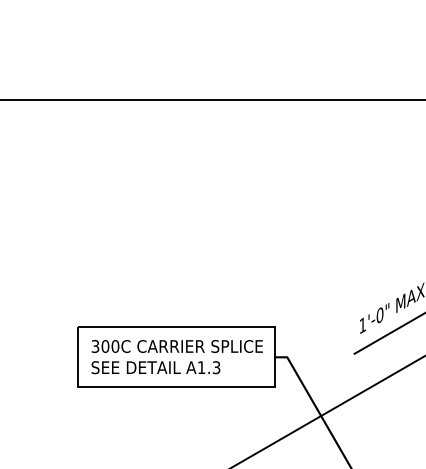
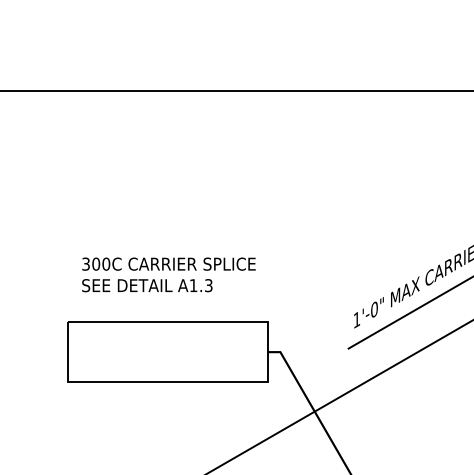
text: (176, 356) -> (168, 274), moved

